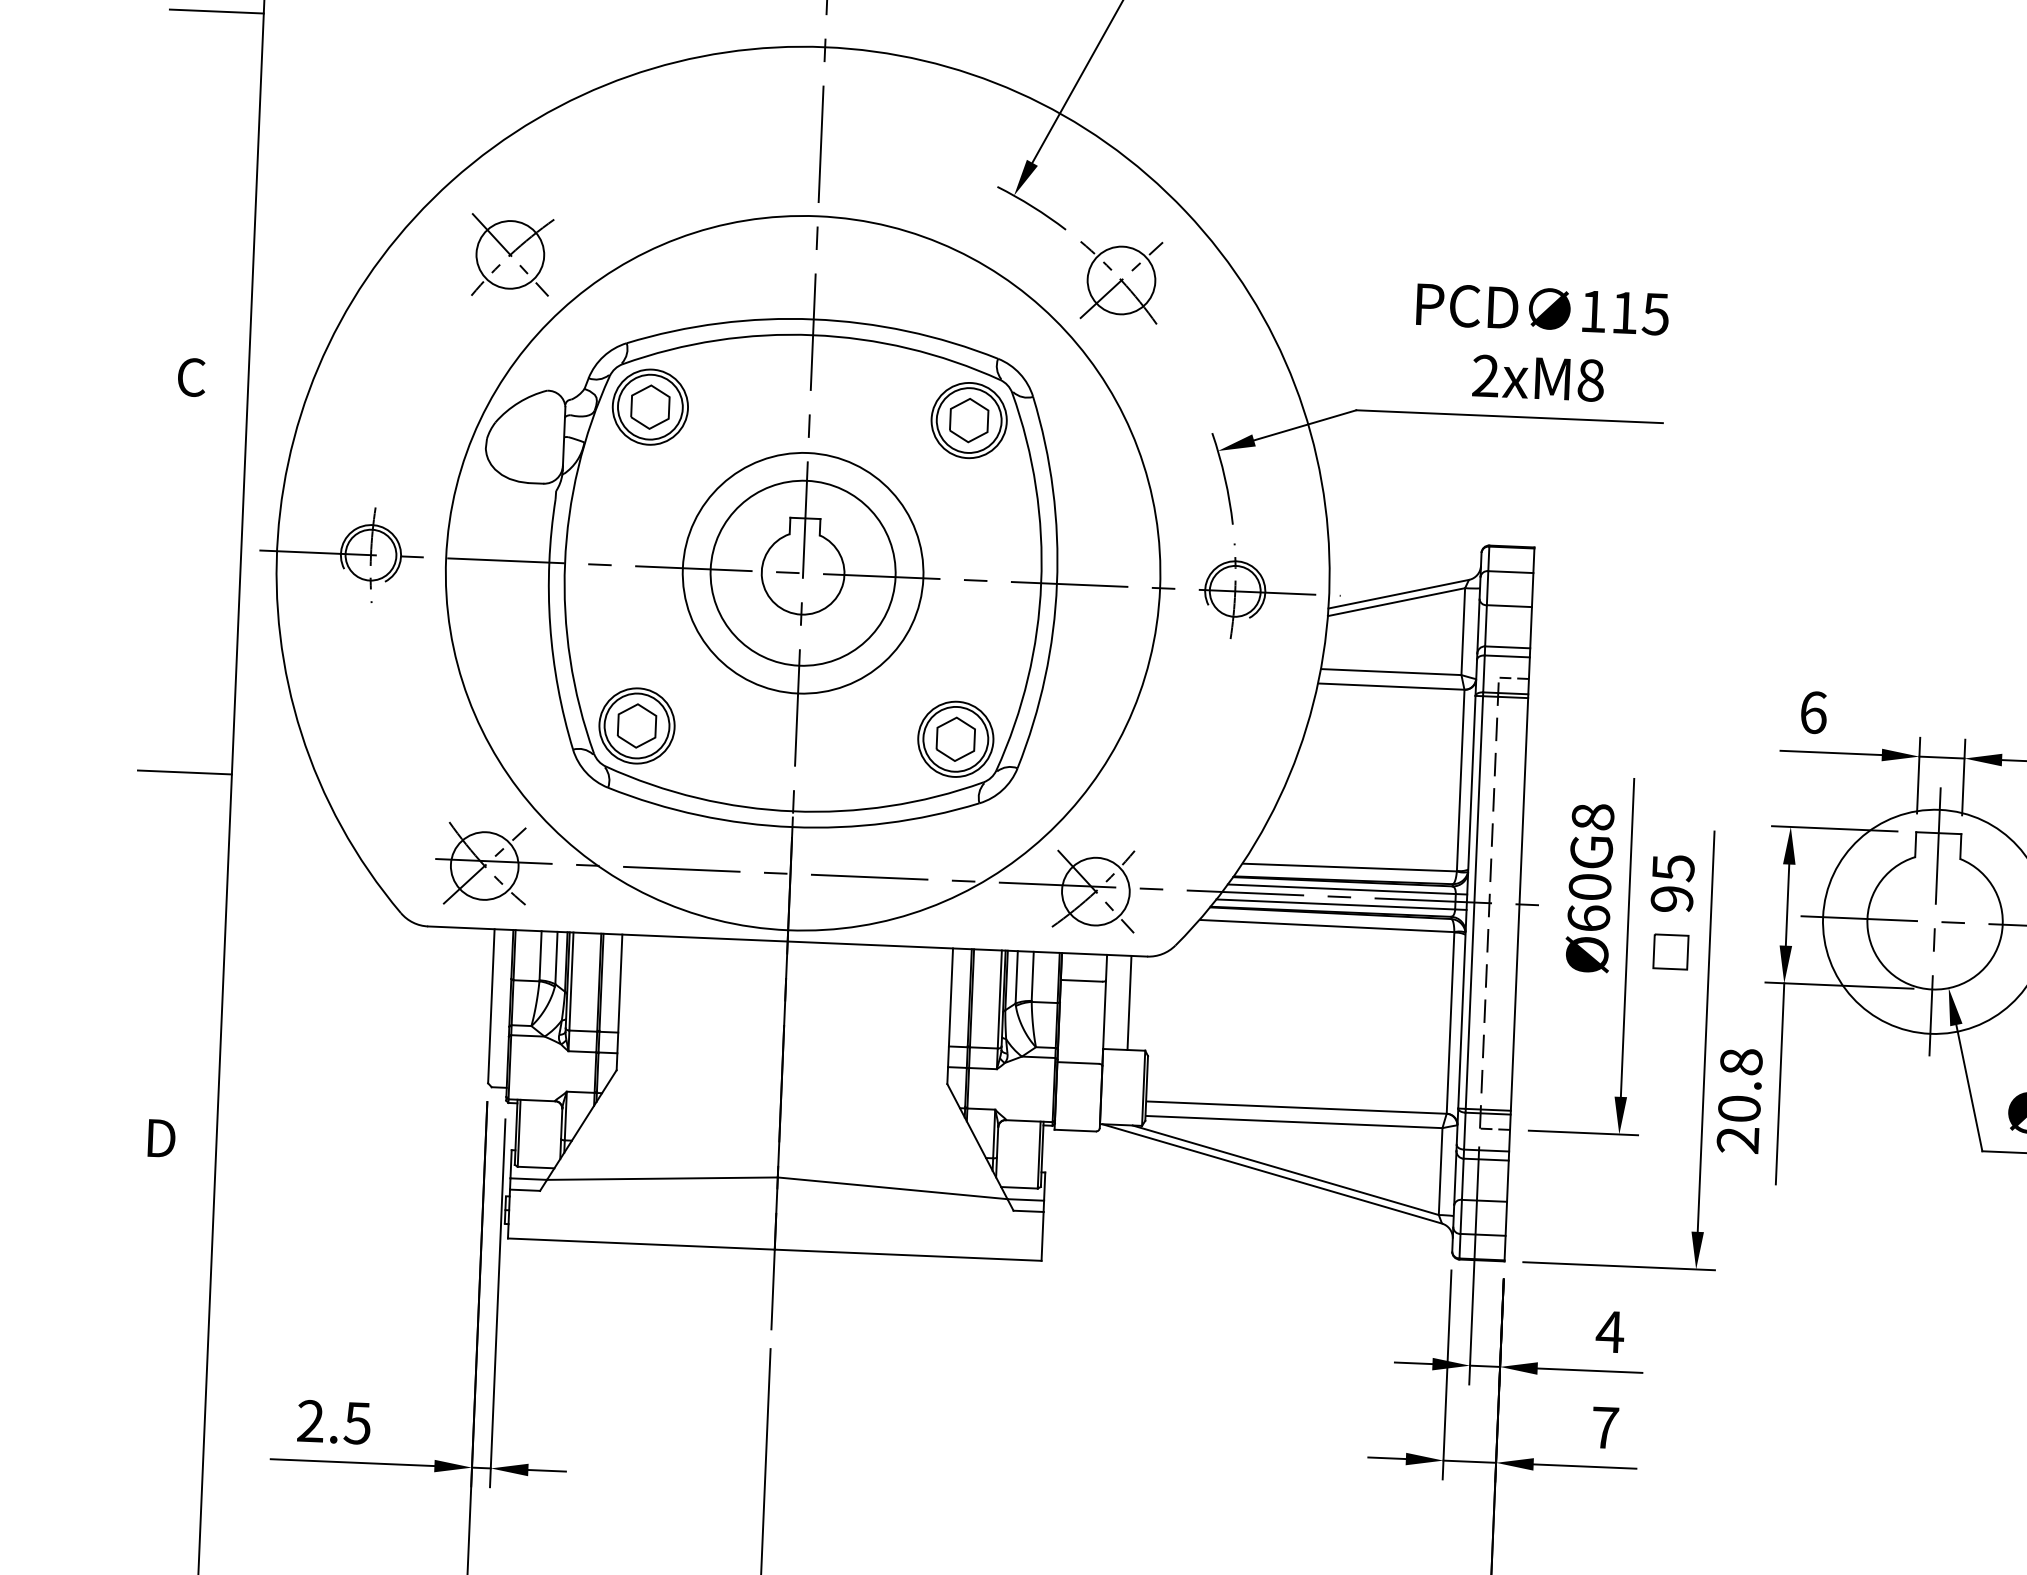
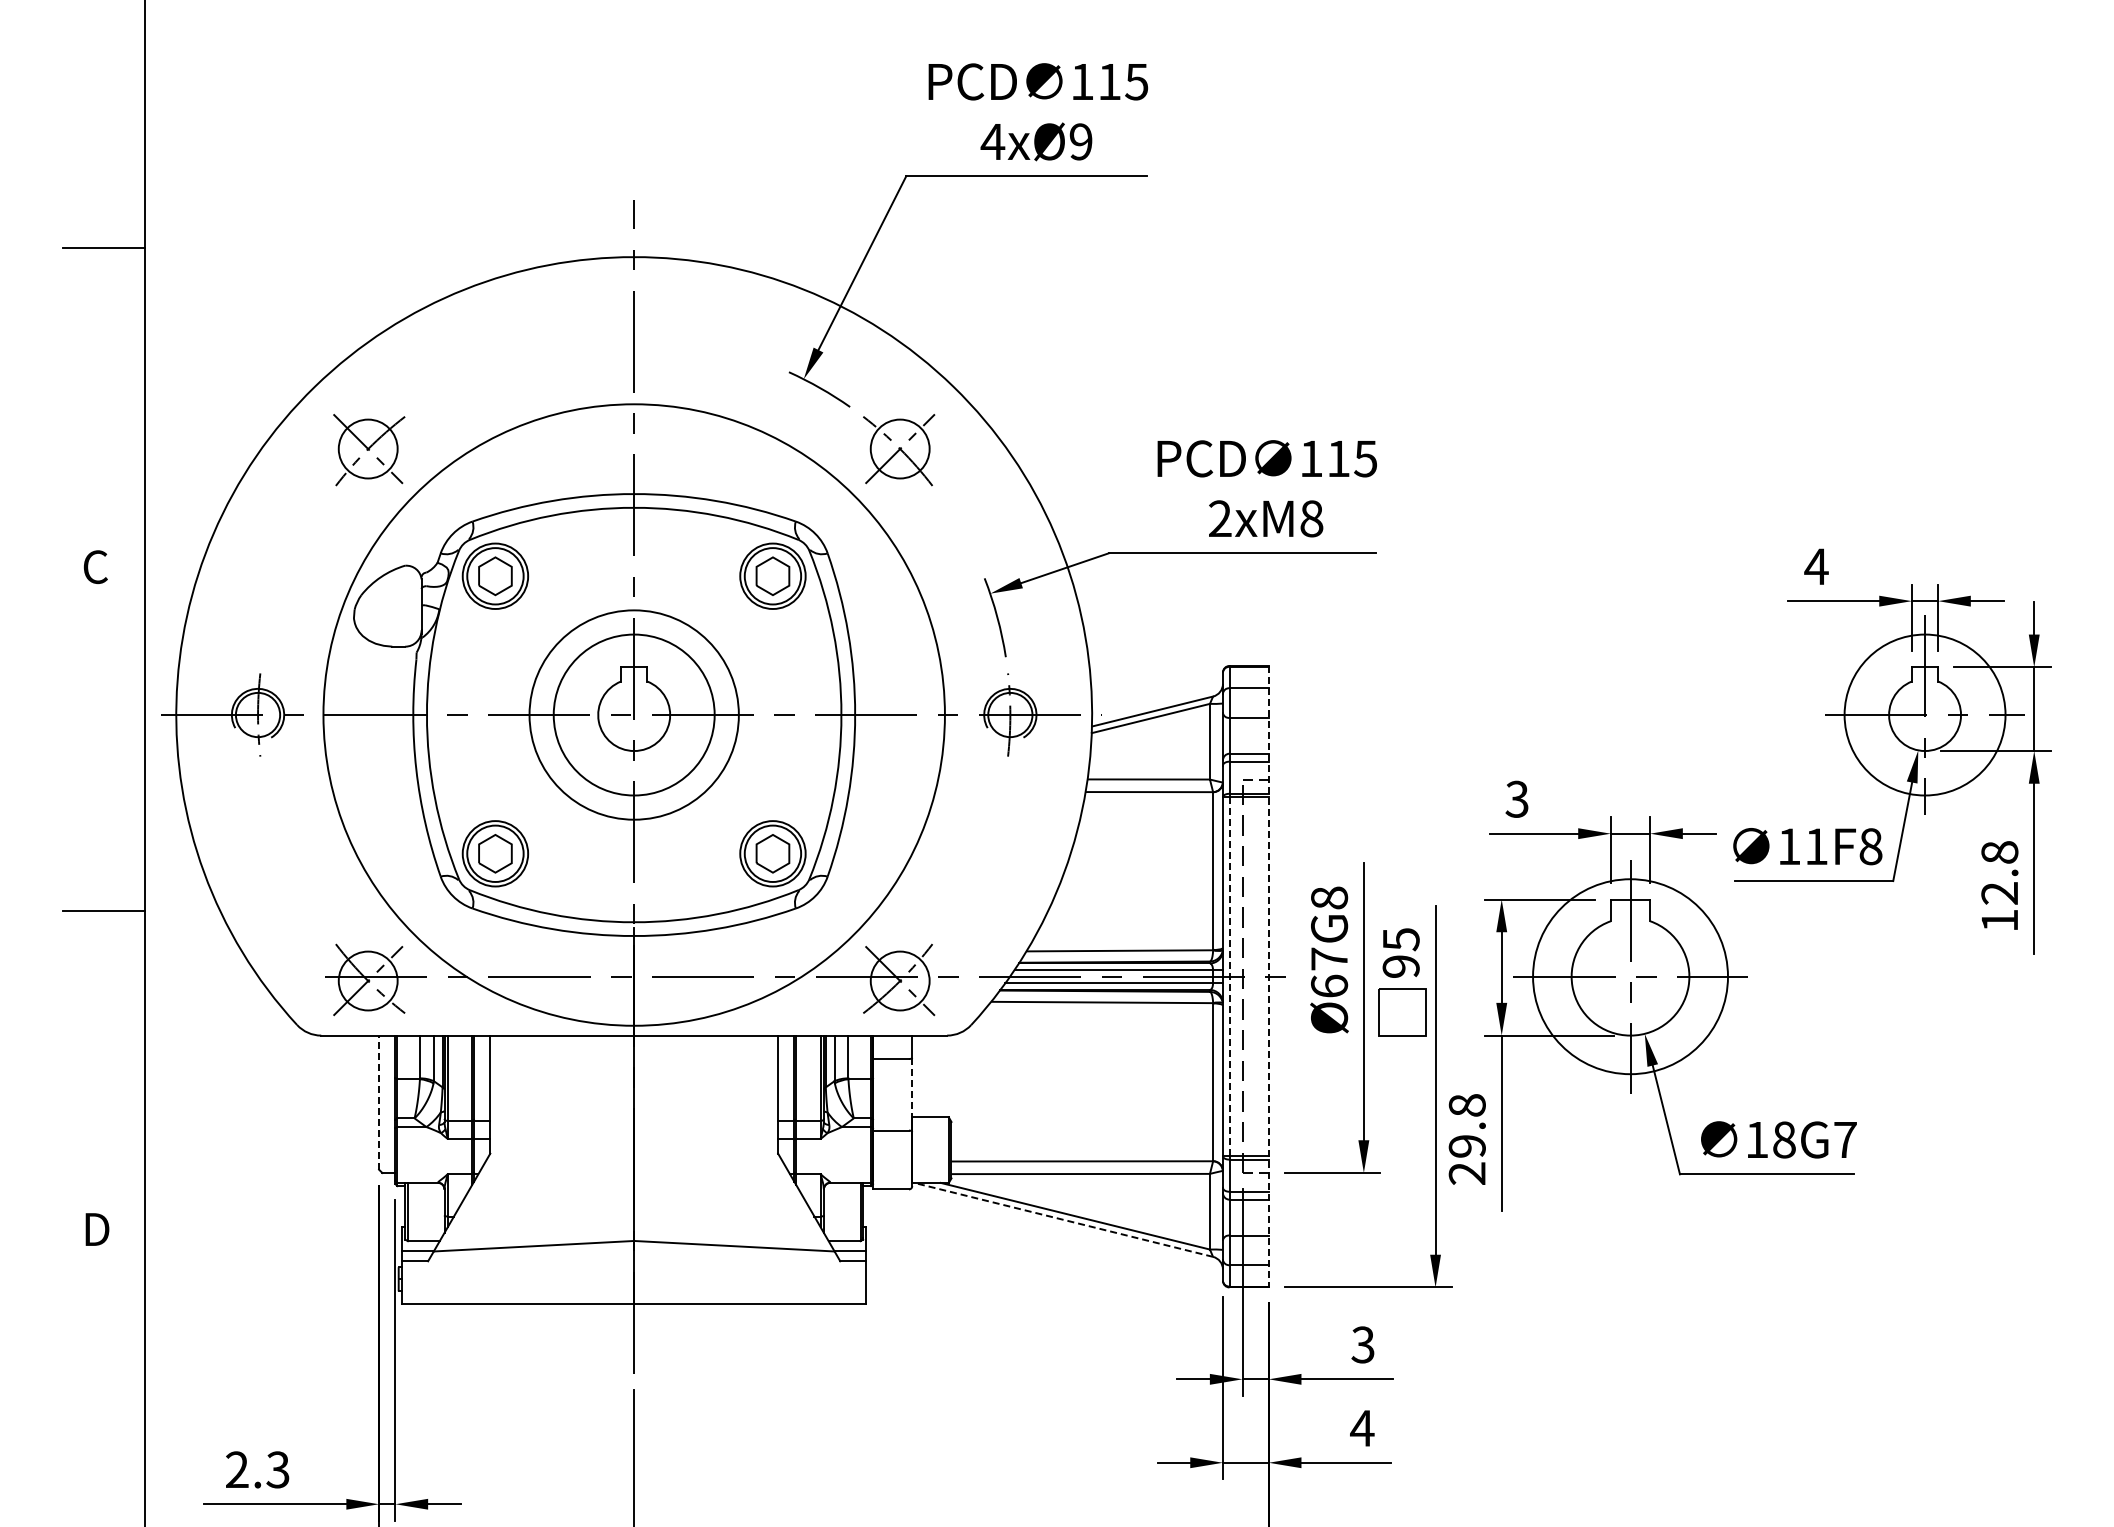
text: (1812, 711) -> (1516, 798), 6 -> 3
text: (1590, 886) -> (1329, 958), Ø60G8 -> Ø67G8
line: (1474, 902) -> (1229, 976), solid -> dashed
line: (1519, 904) -> (1268, 976), solid -> dashed
part: (1670, 951) -> (1401, 1012), size x1.6
line: (1129, 1002) -> (933, 1076), removed
line: (491, 1006) -> (379, 1102), solid -> dashed
line: (1104, 1015) -> (912, 1088), solid -> dashed
text: (1738, 1109) -> (1466, 1146), 20.8 -> 29.8
line: (1271, 1173) -> (1063, 1219), solid -> dashed
text: (1609, 1331) -> (1362, 1344), 4 -> 3
text: (357, 1422) -> (277, 1469), 2.5 -> 2.3
text: (1605, 1427) -> (1362, 1428), 7 -> 4

